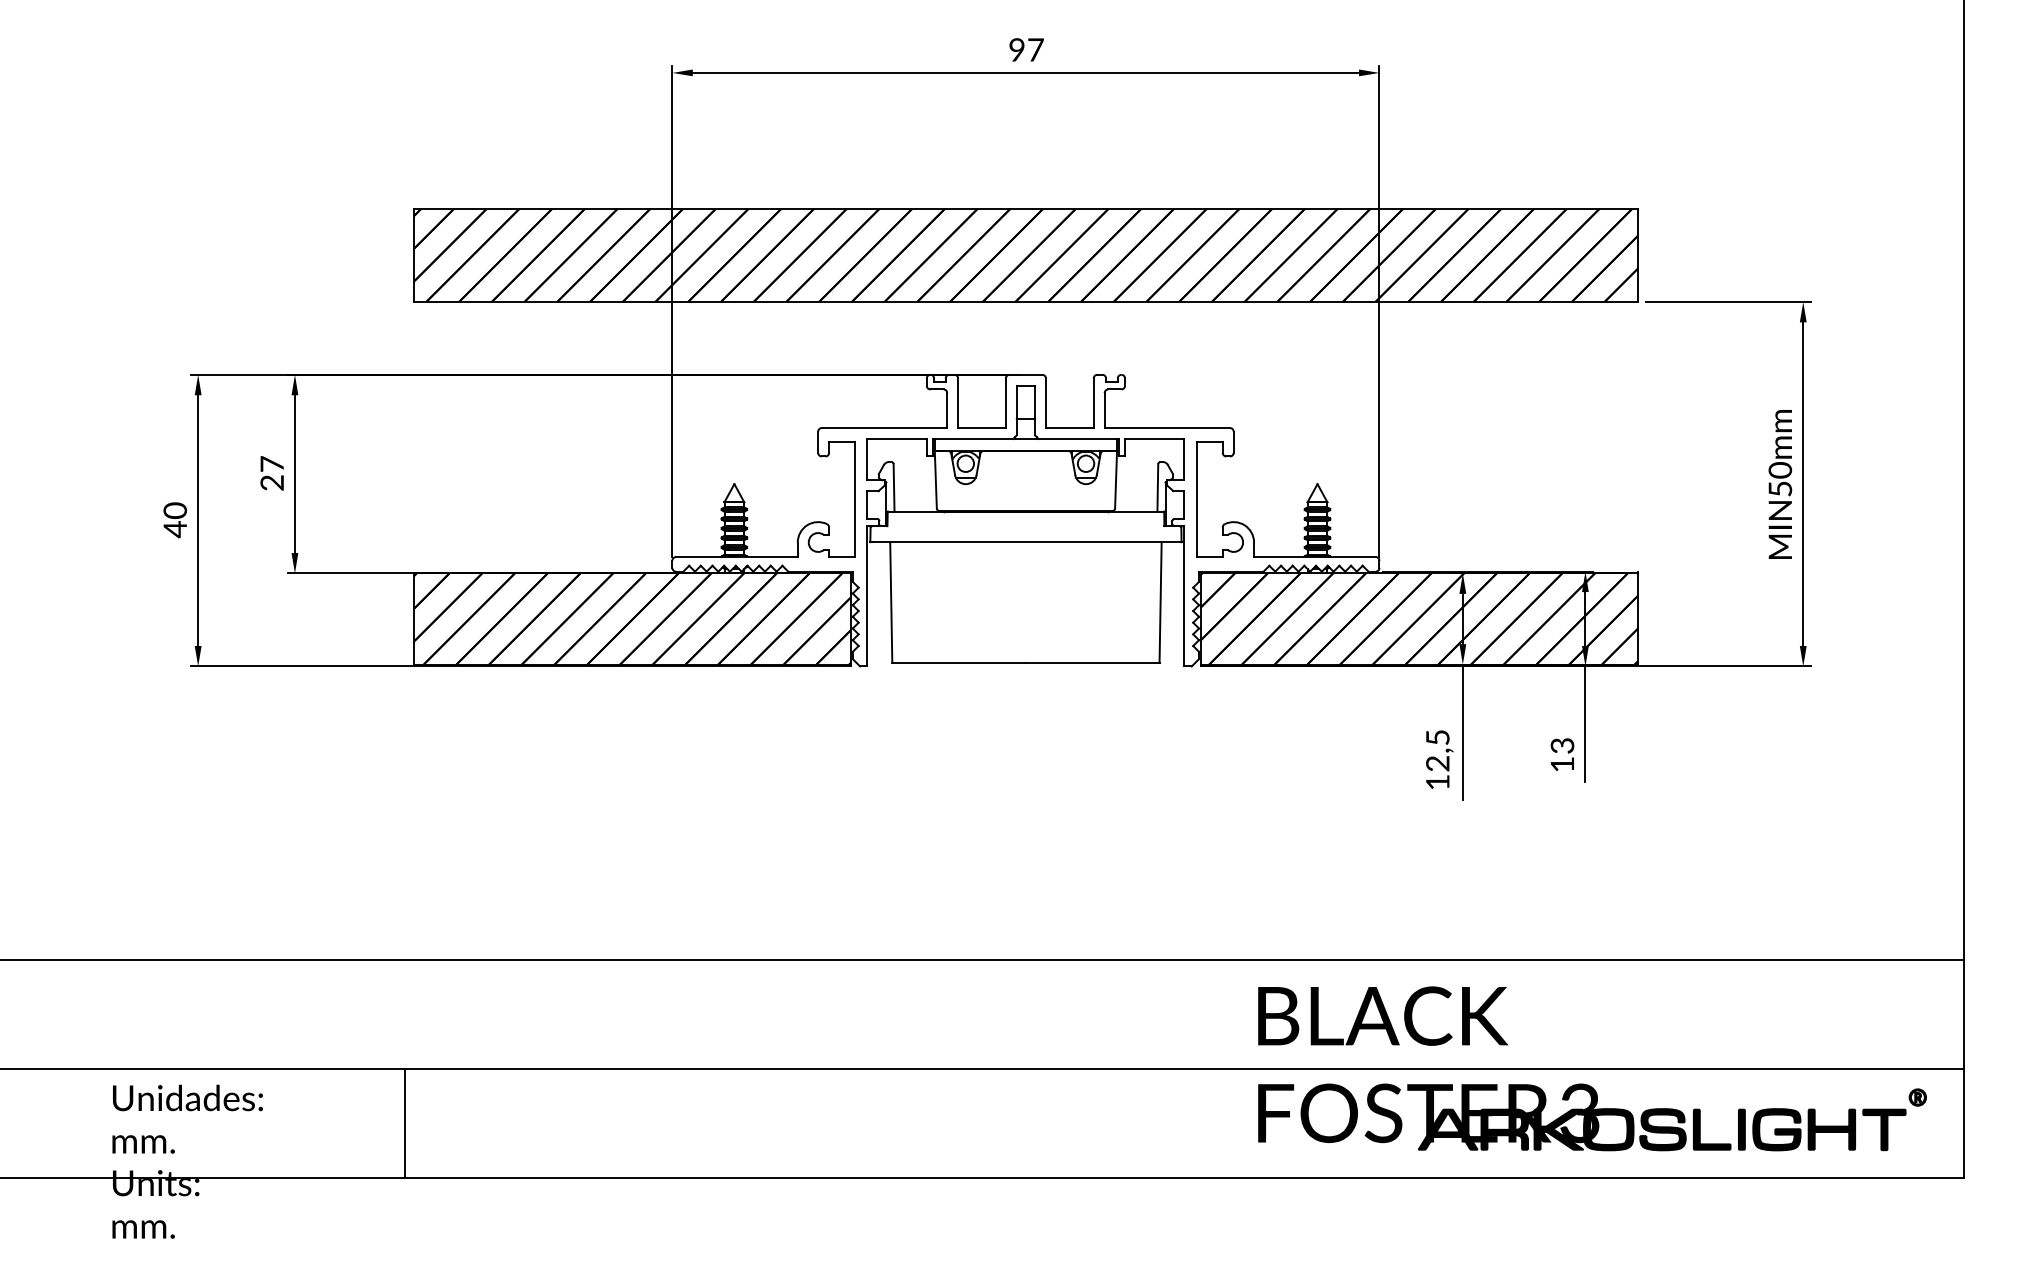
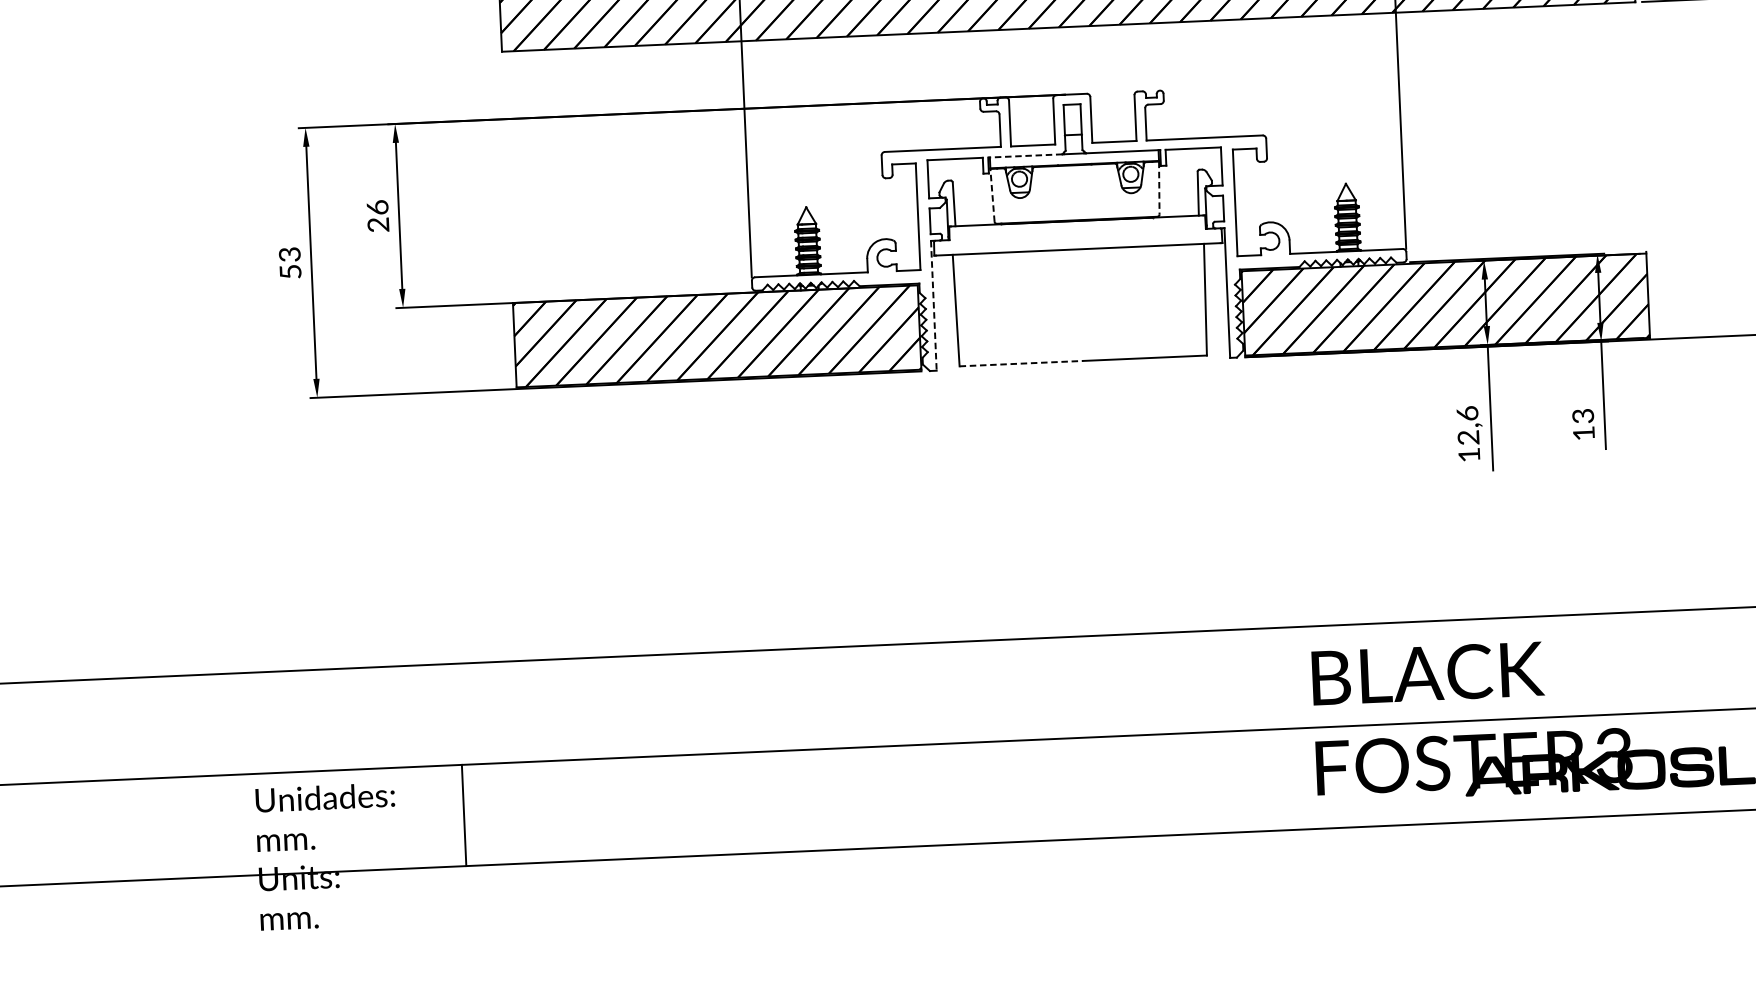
line: (972, 439) -> (1024, 156), solid -> dashed
text: (271, 463) -> (376, 206), 27 -> 26
line: (935, 480) -> (992, 195), solid -> dashed
line: (1116, 480) -> (1159, 188), solid -> dashed
text: (175, 520) -> (290, 263), 40 -> 53
line: (867, 596) -> (933, 306), solid -> dashed
line: (959, 662) -> (1021, 363), solid -> dashed
text: (1437, 737) -> (1467, 413), 12,5 -> 12,6
line: (404, 1123) -> (463, 815), moved

